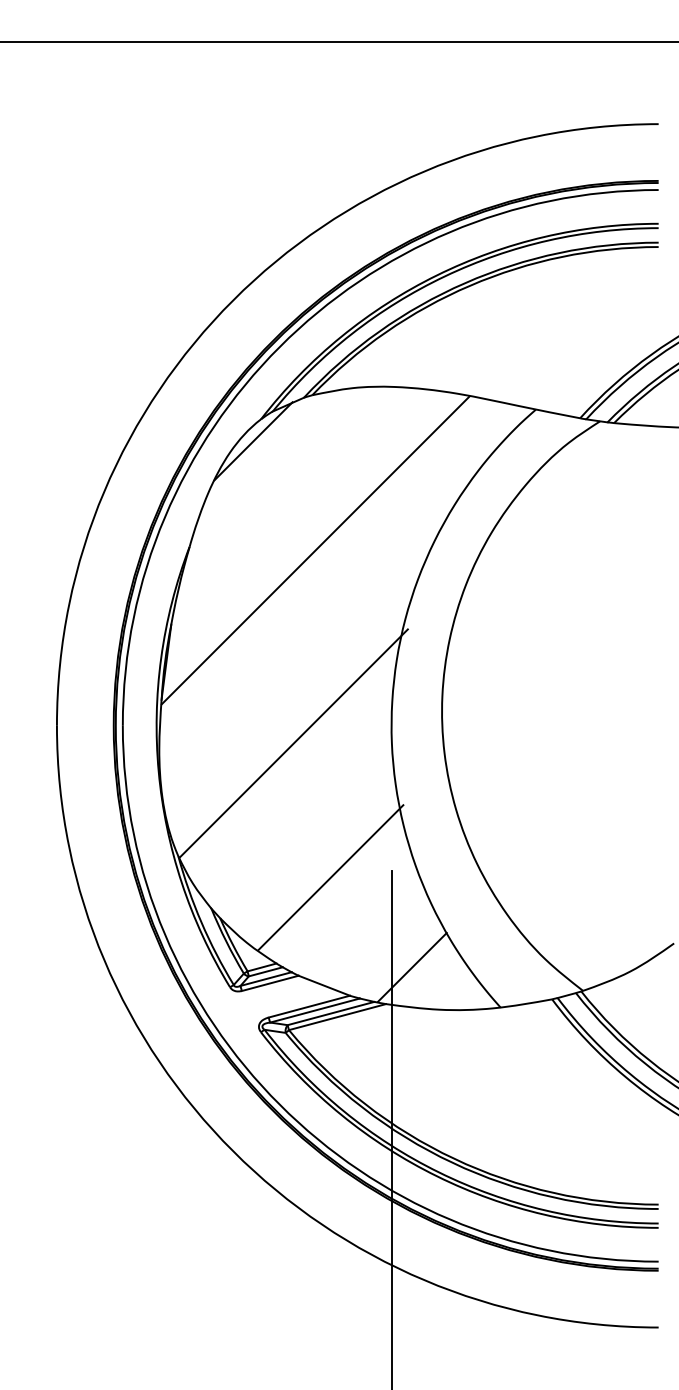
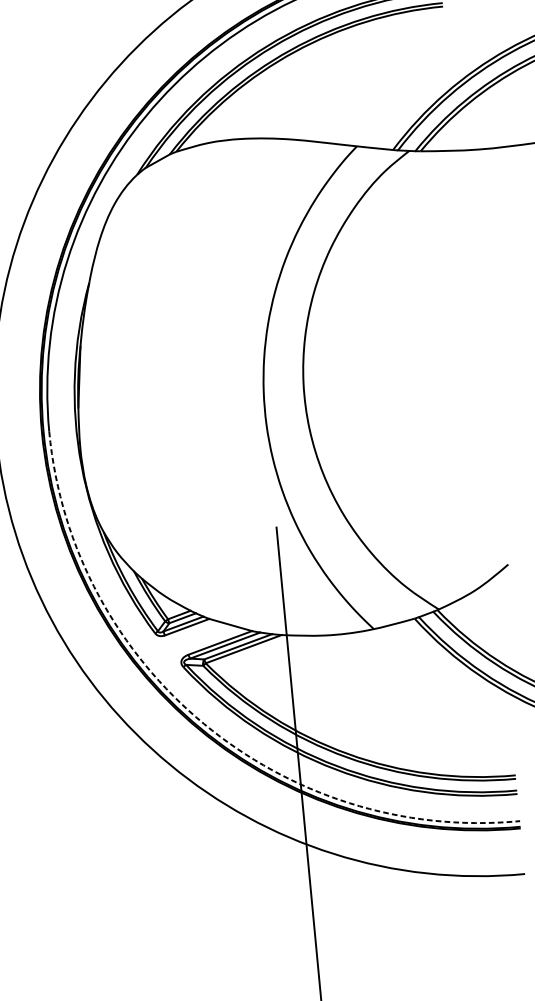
hatch: (315, 698) -> (201, 395), removed
arc: (279, 1104) -> (203, 723), solid -> dashed

